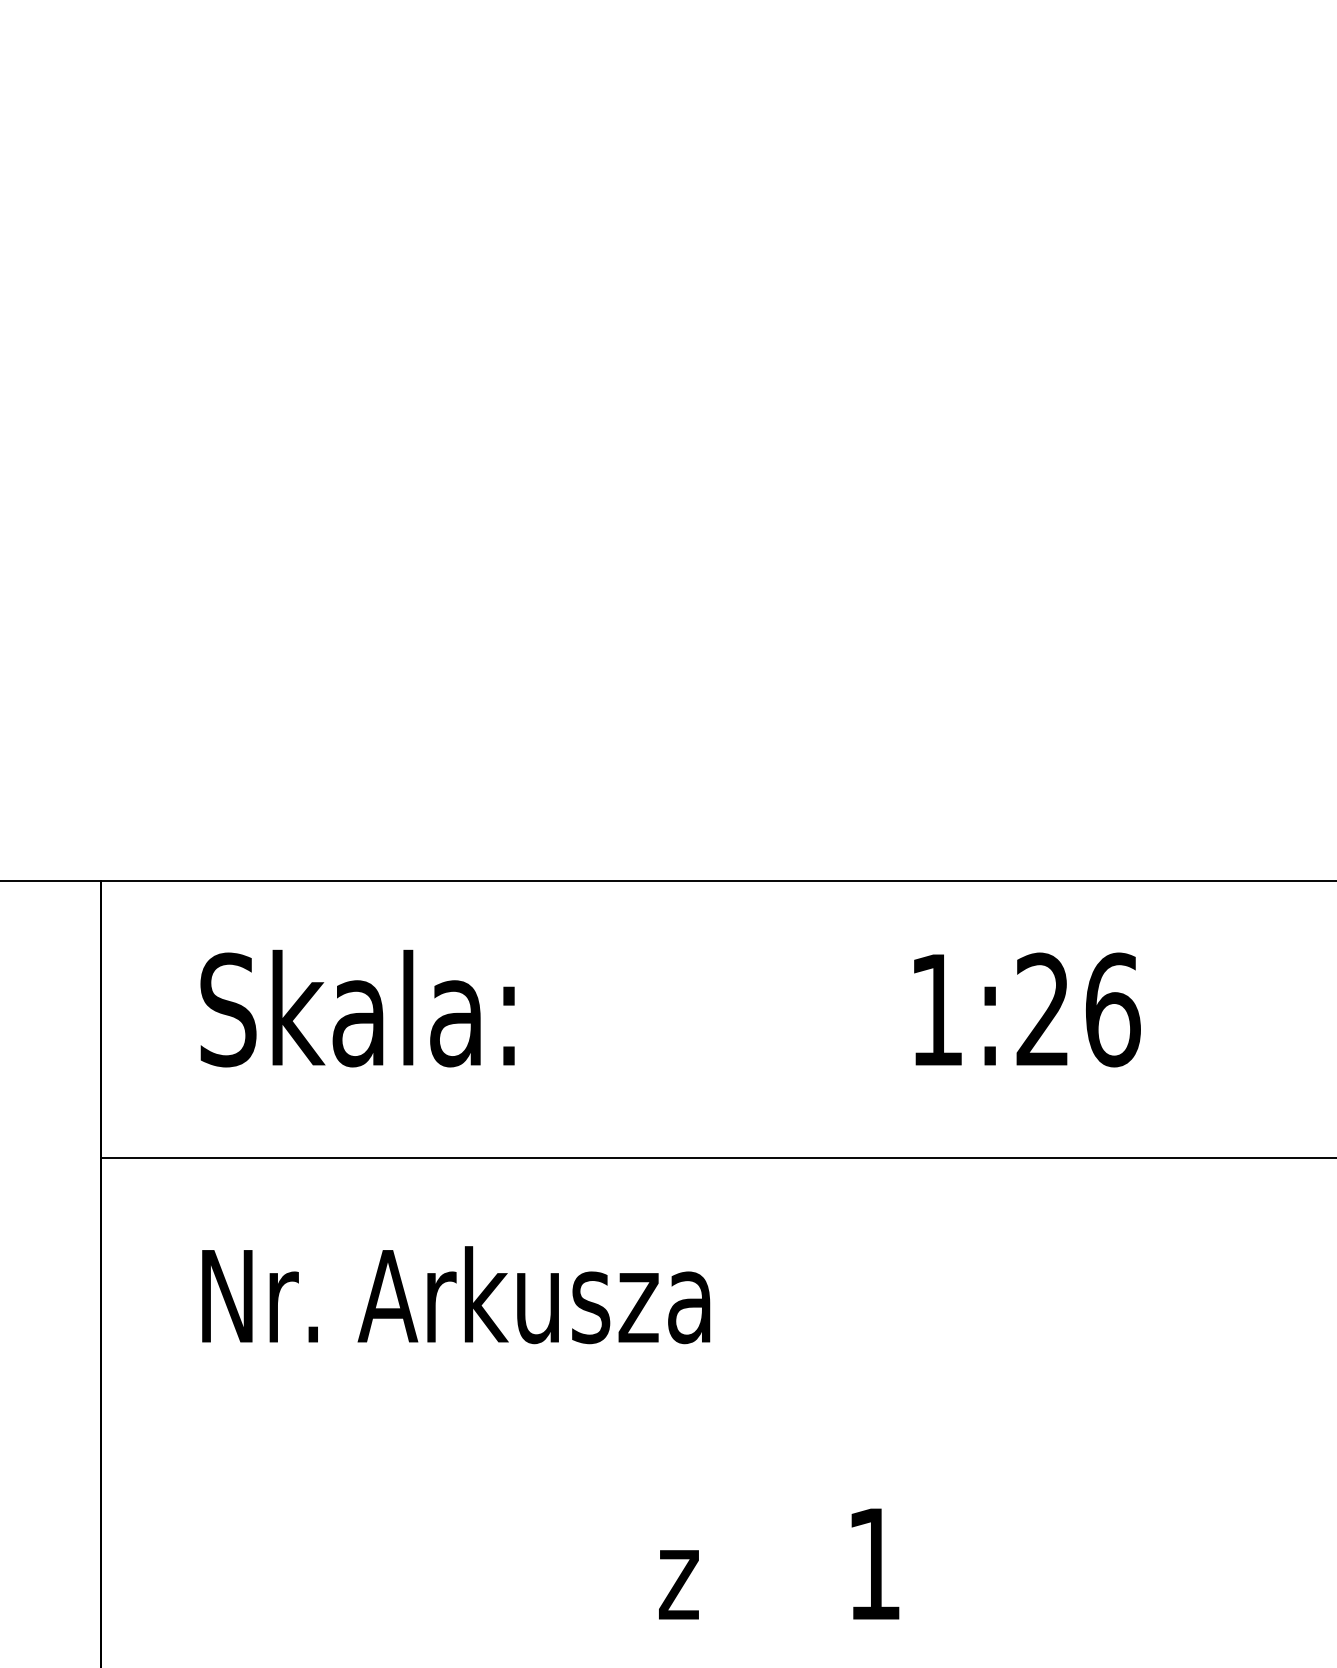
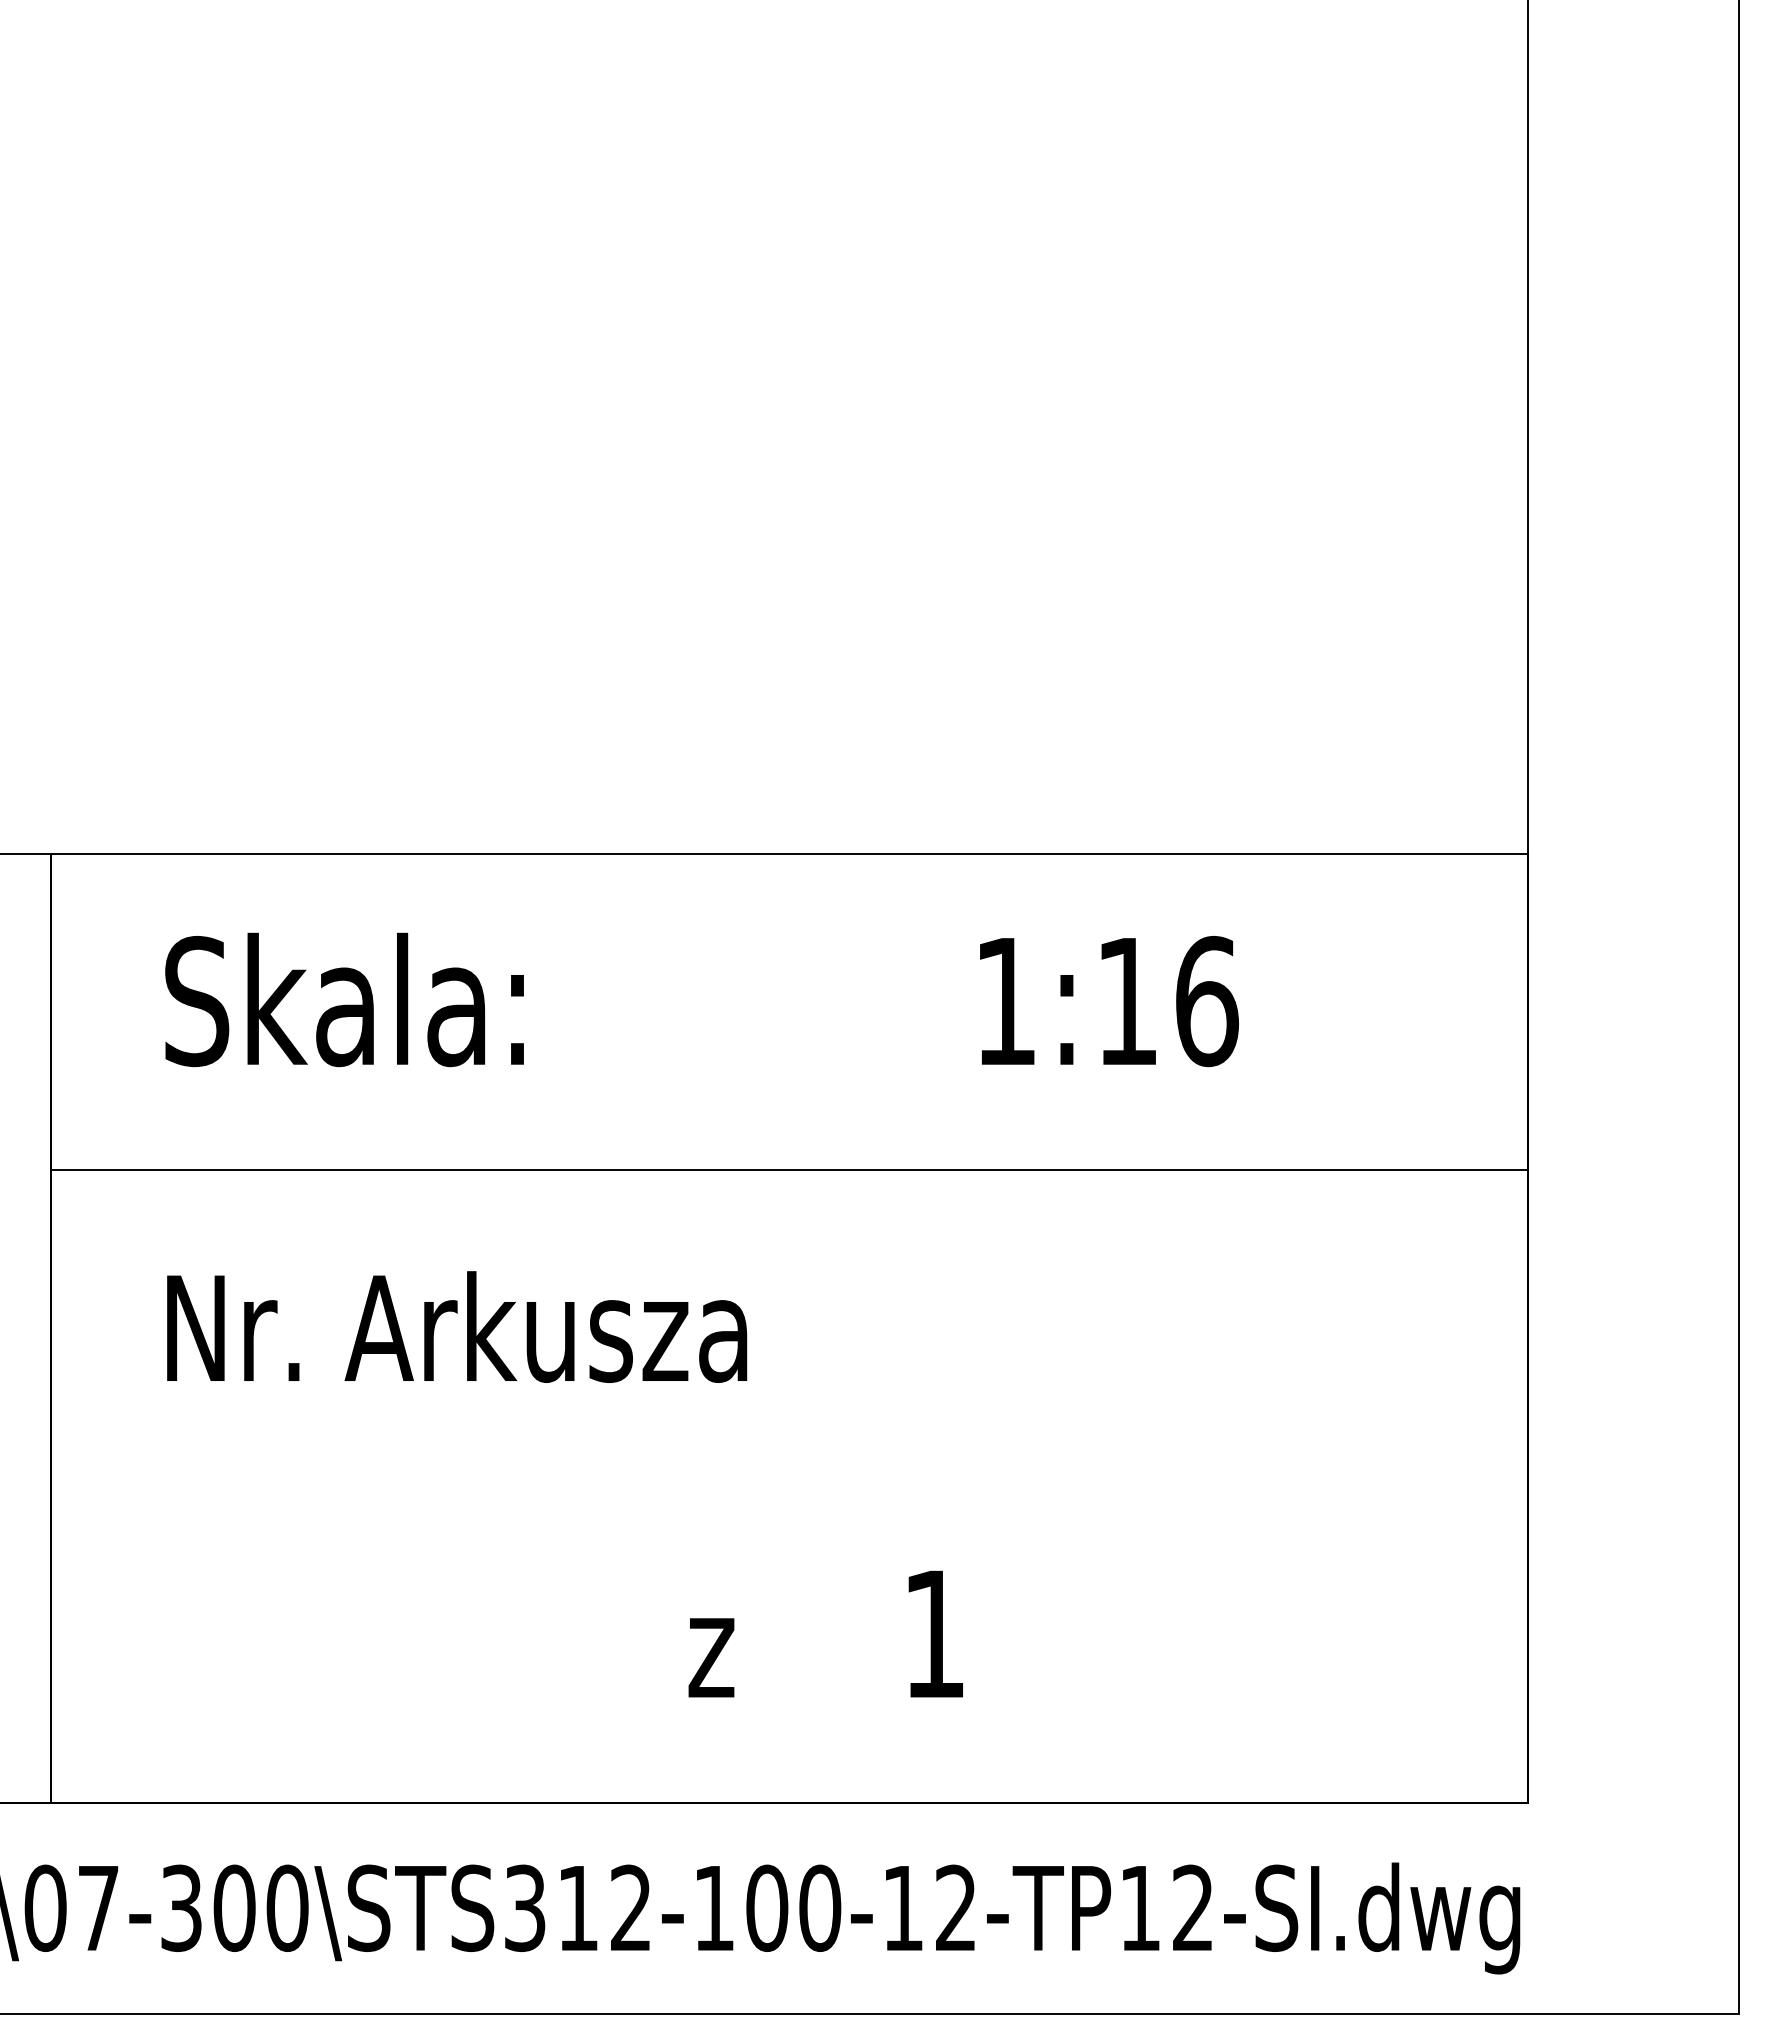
text: (1042, 1008) -> (1126, 999), 1:26 -> 1:16

